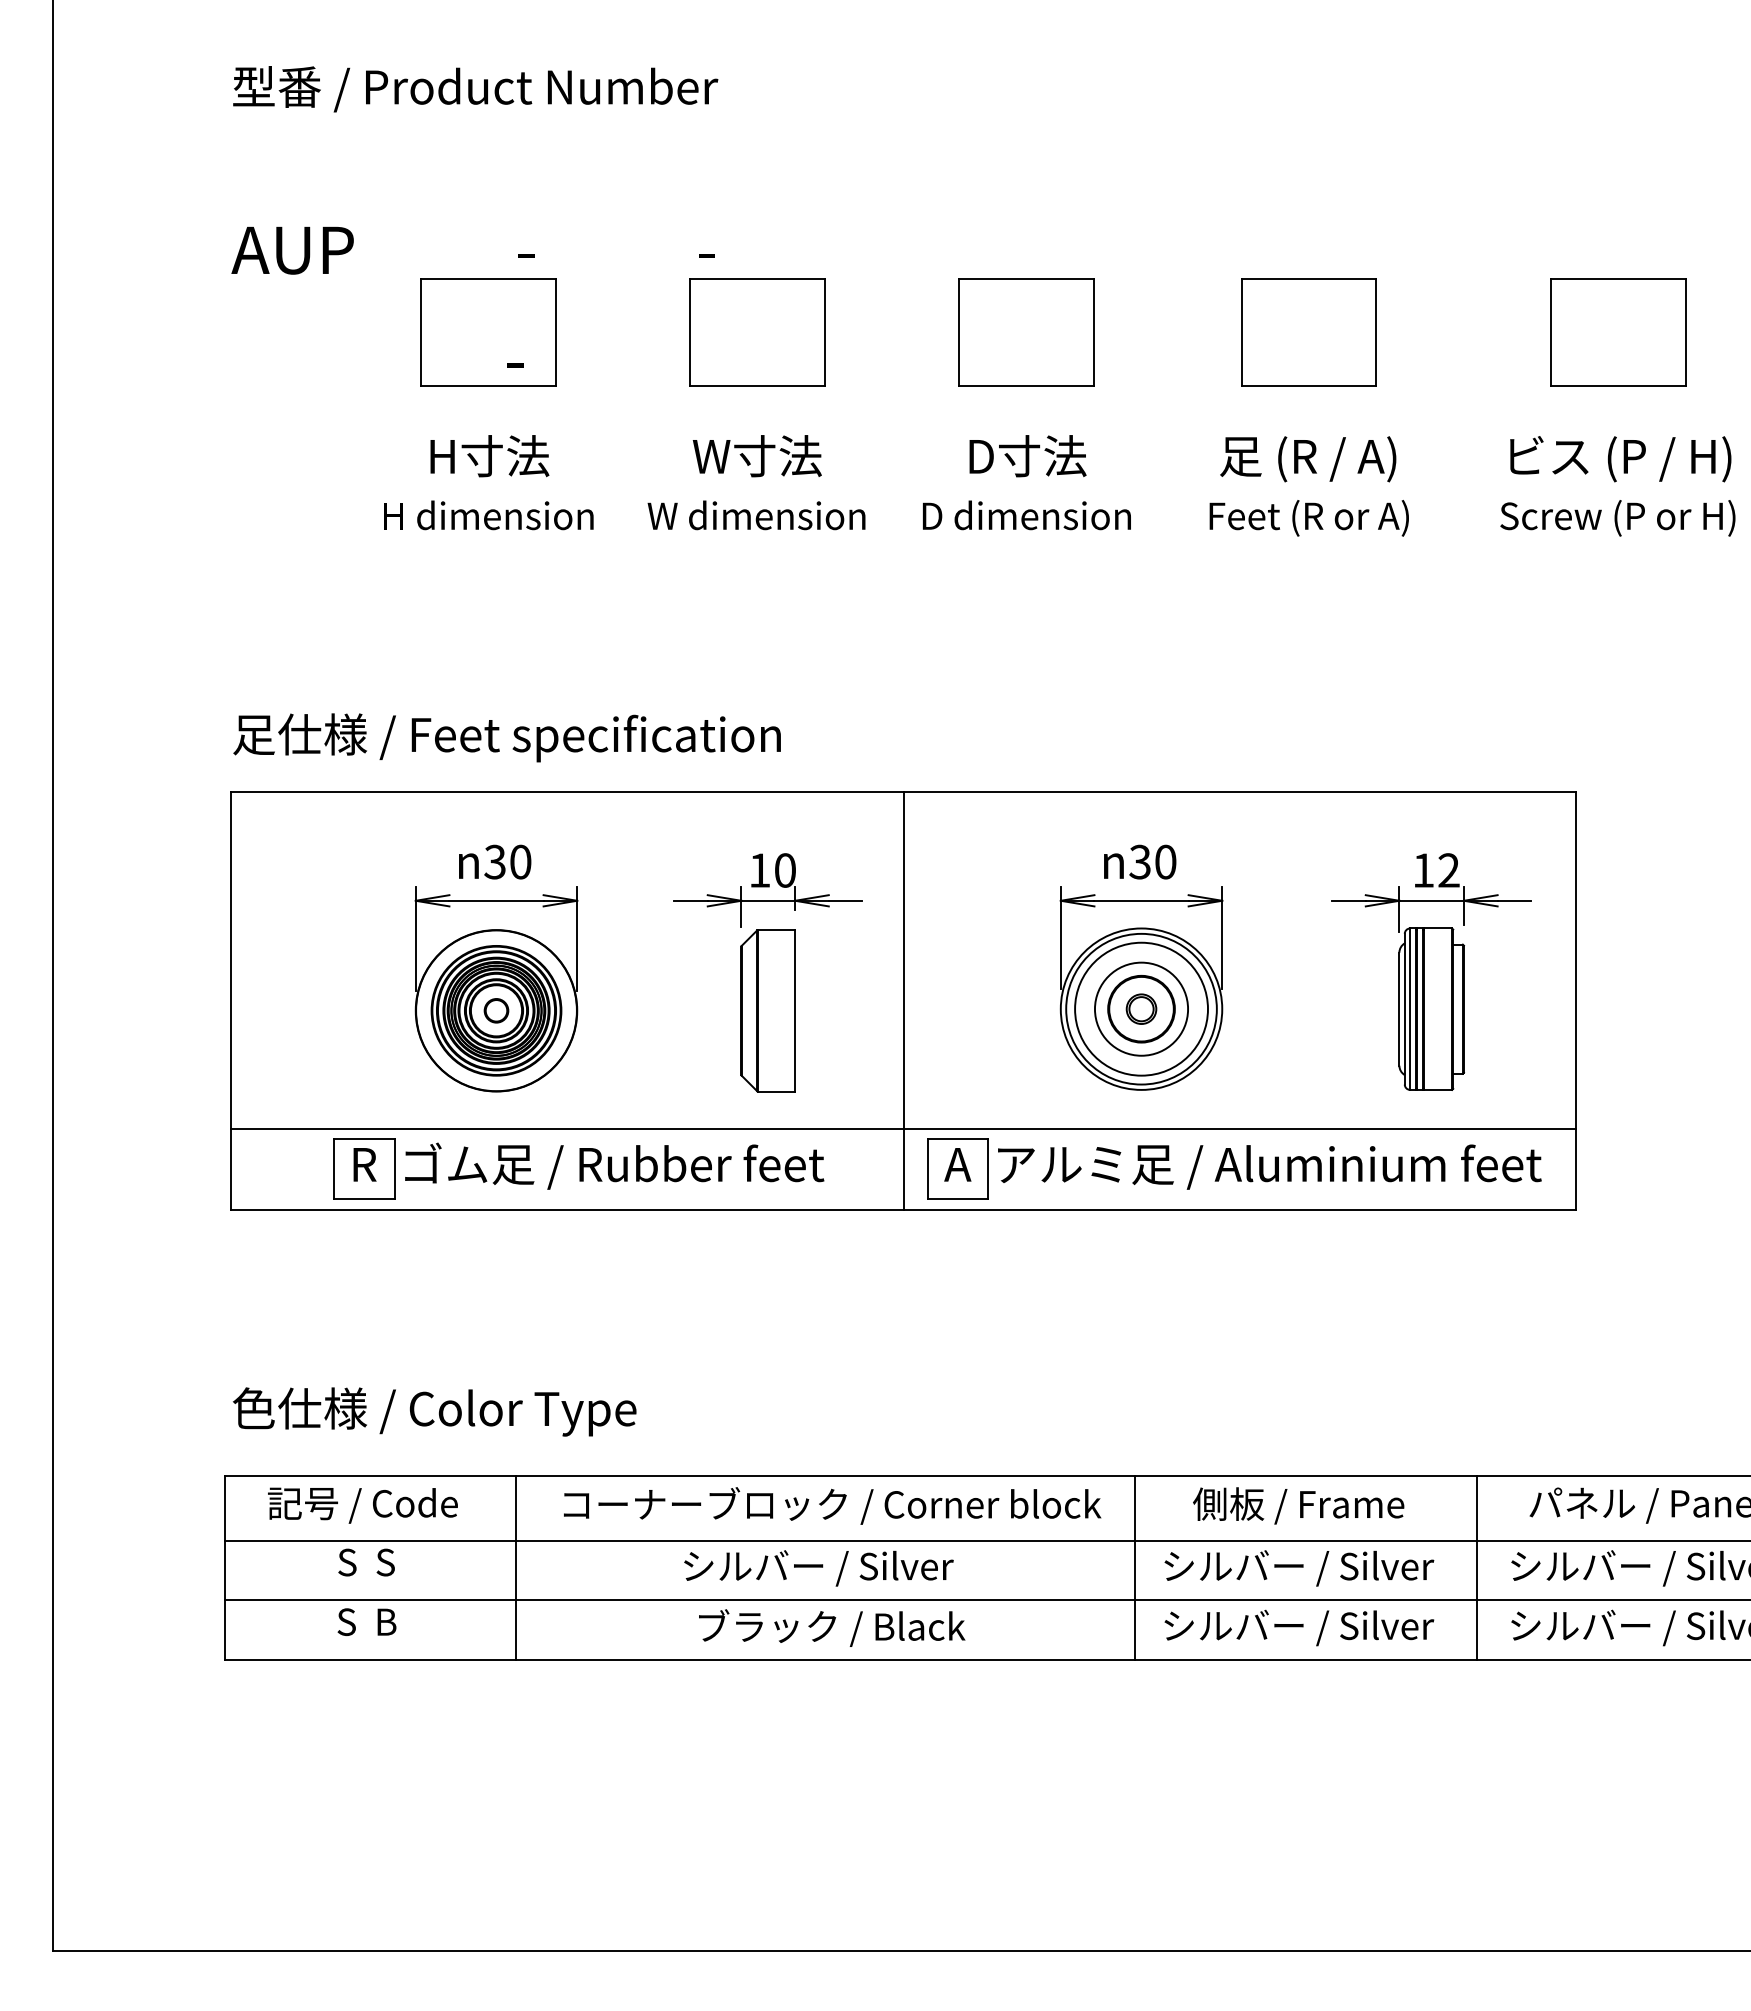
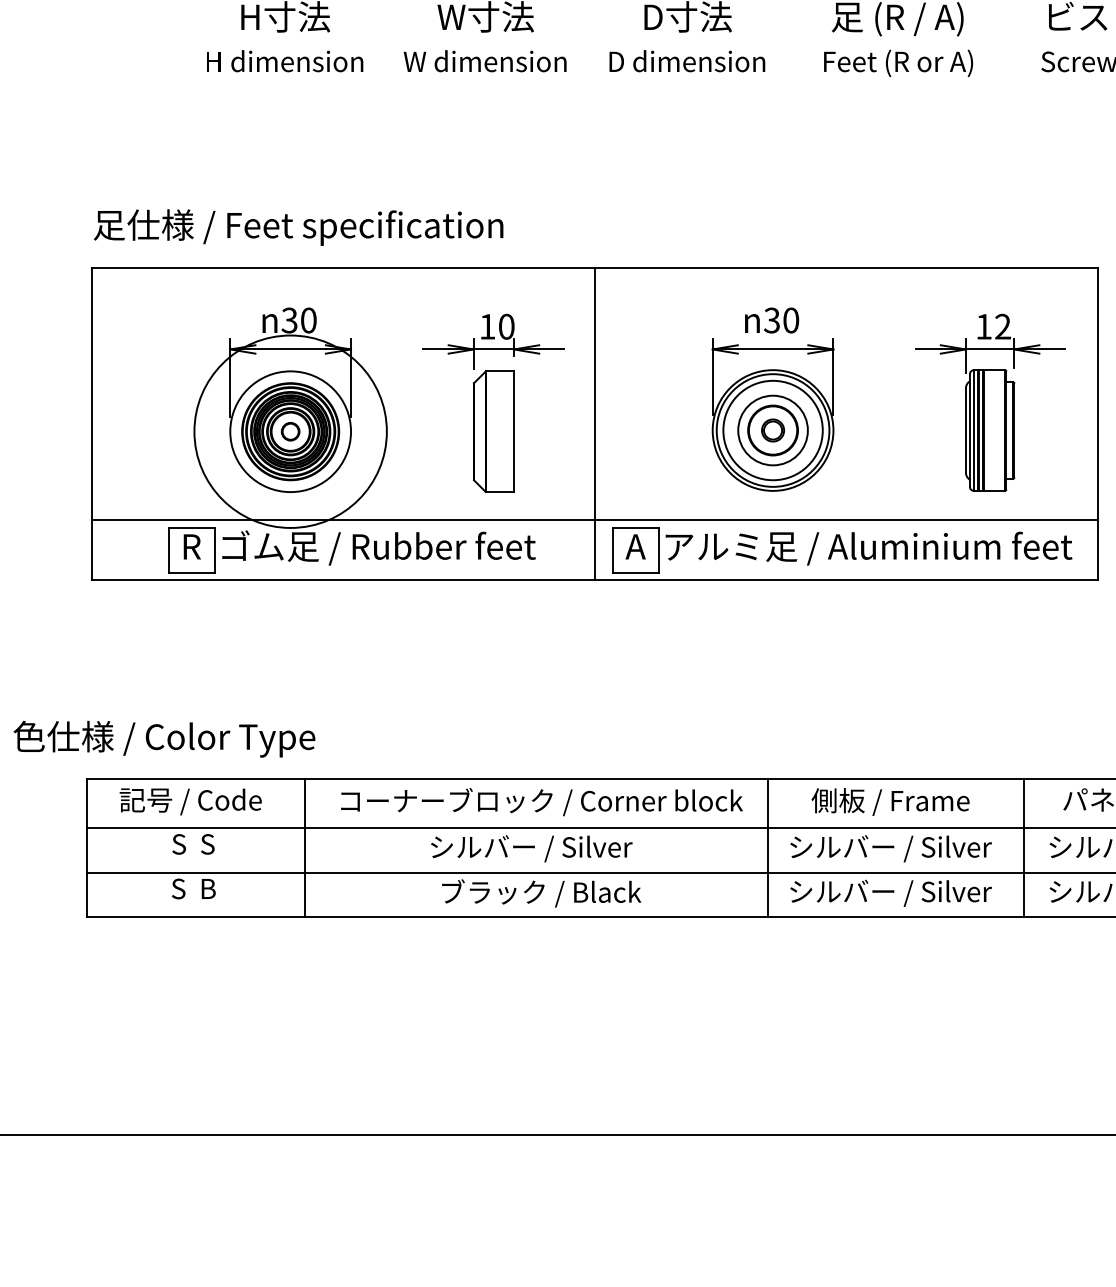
circle: (496, 1010) -> (290, 431), size x1.6
text: (434, 1411) -> (164, 738), moved

